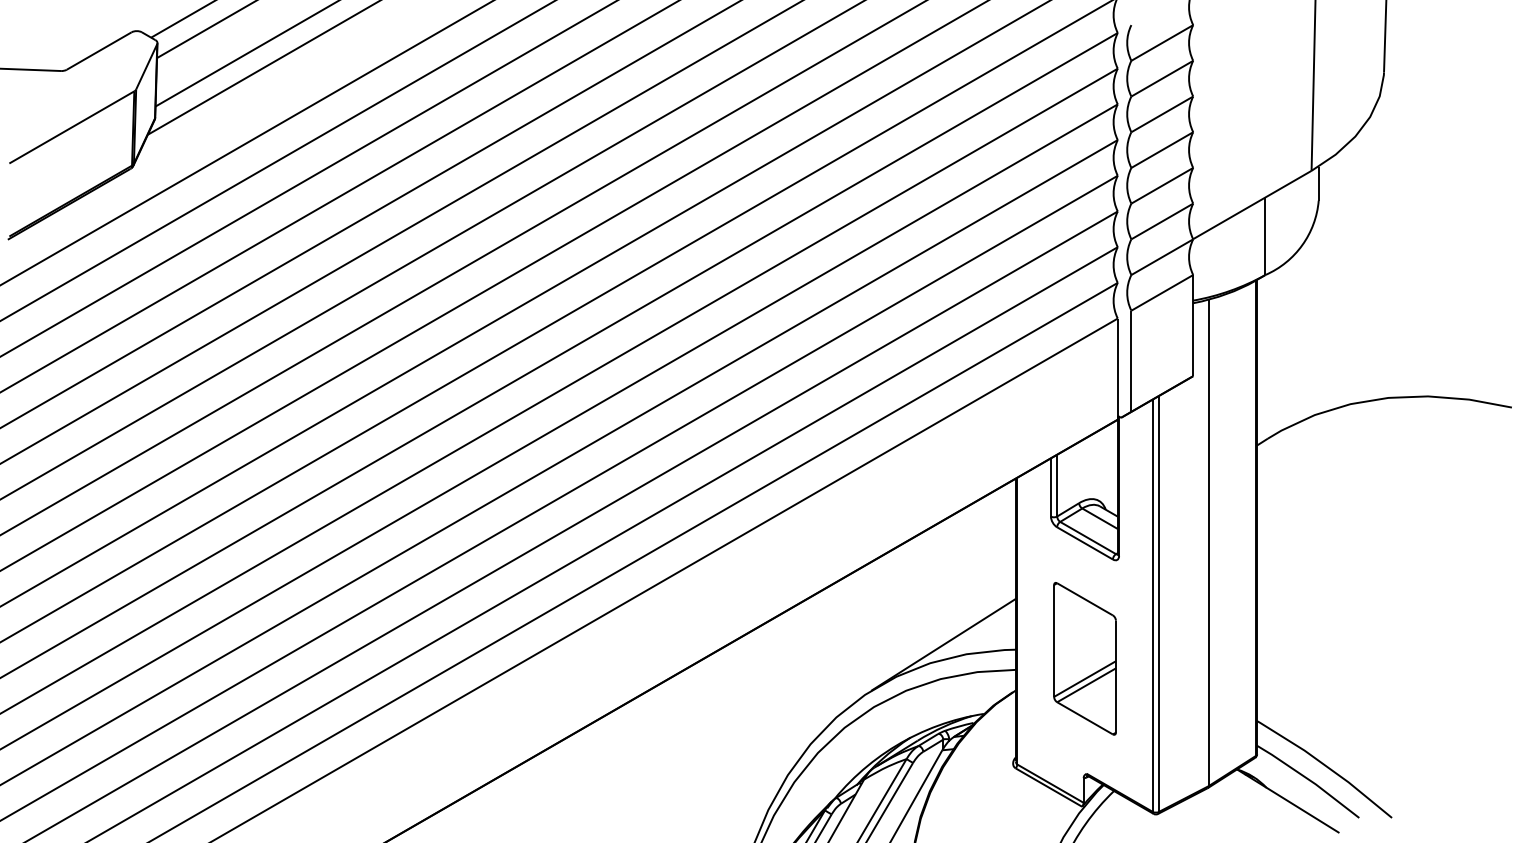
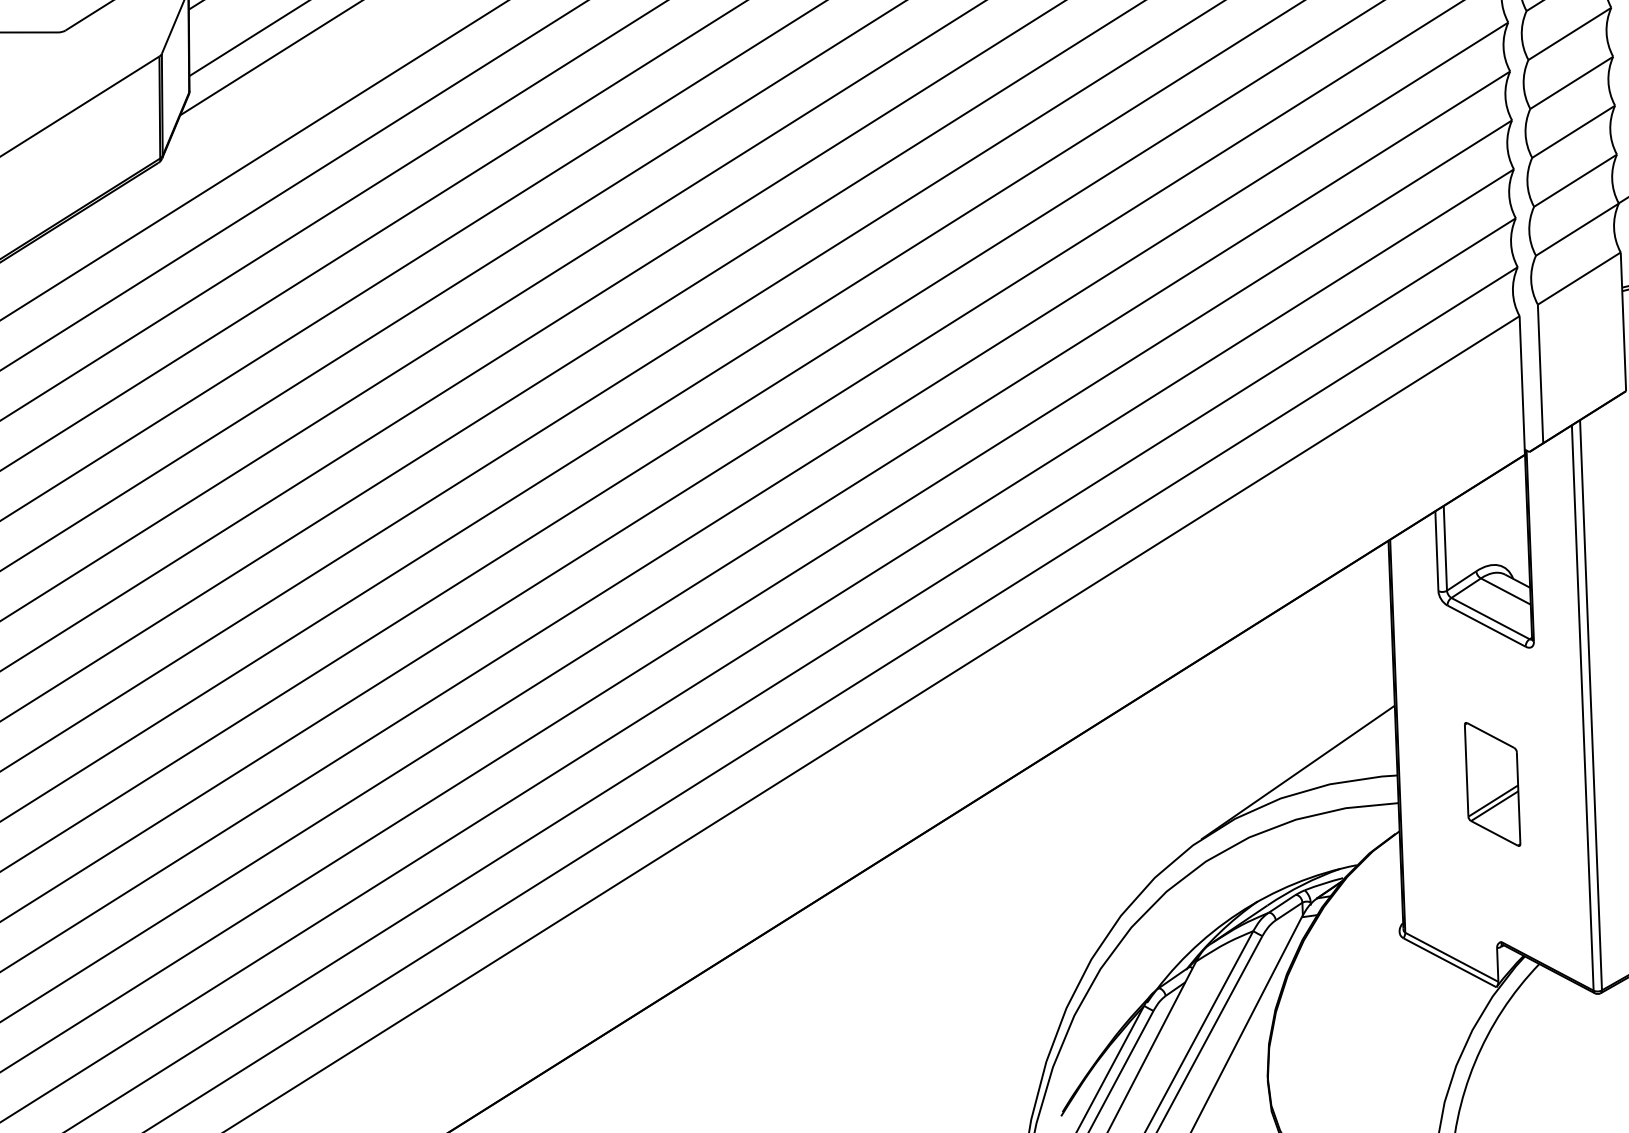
part: (1084, 658) -> (1491, 783), size x0.6

